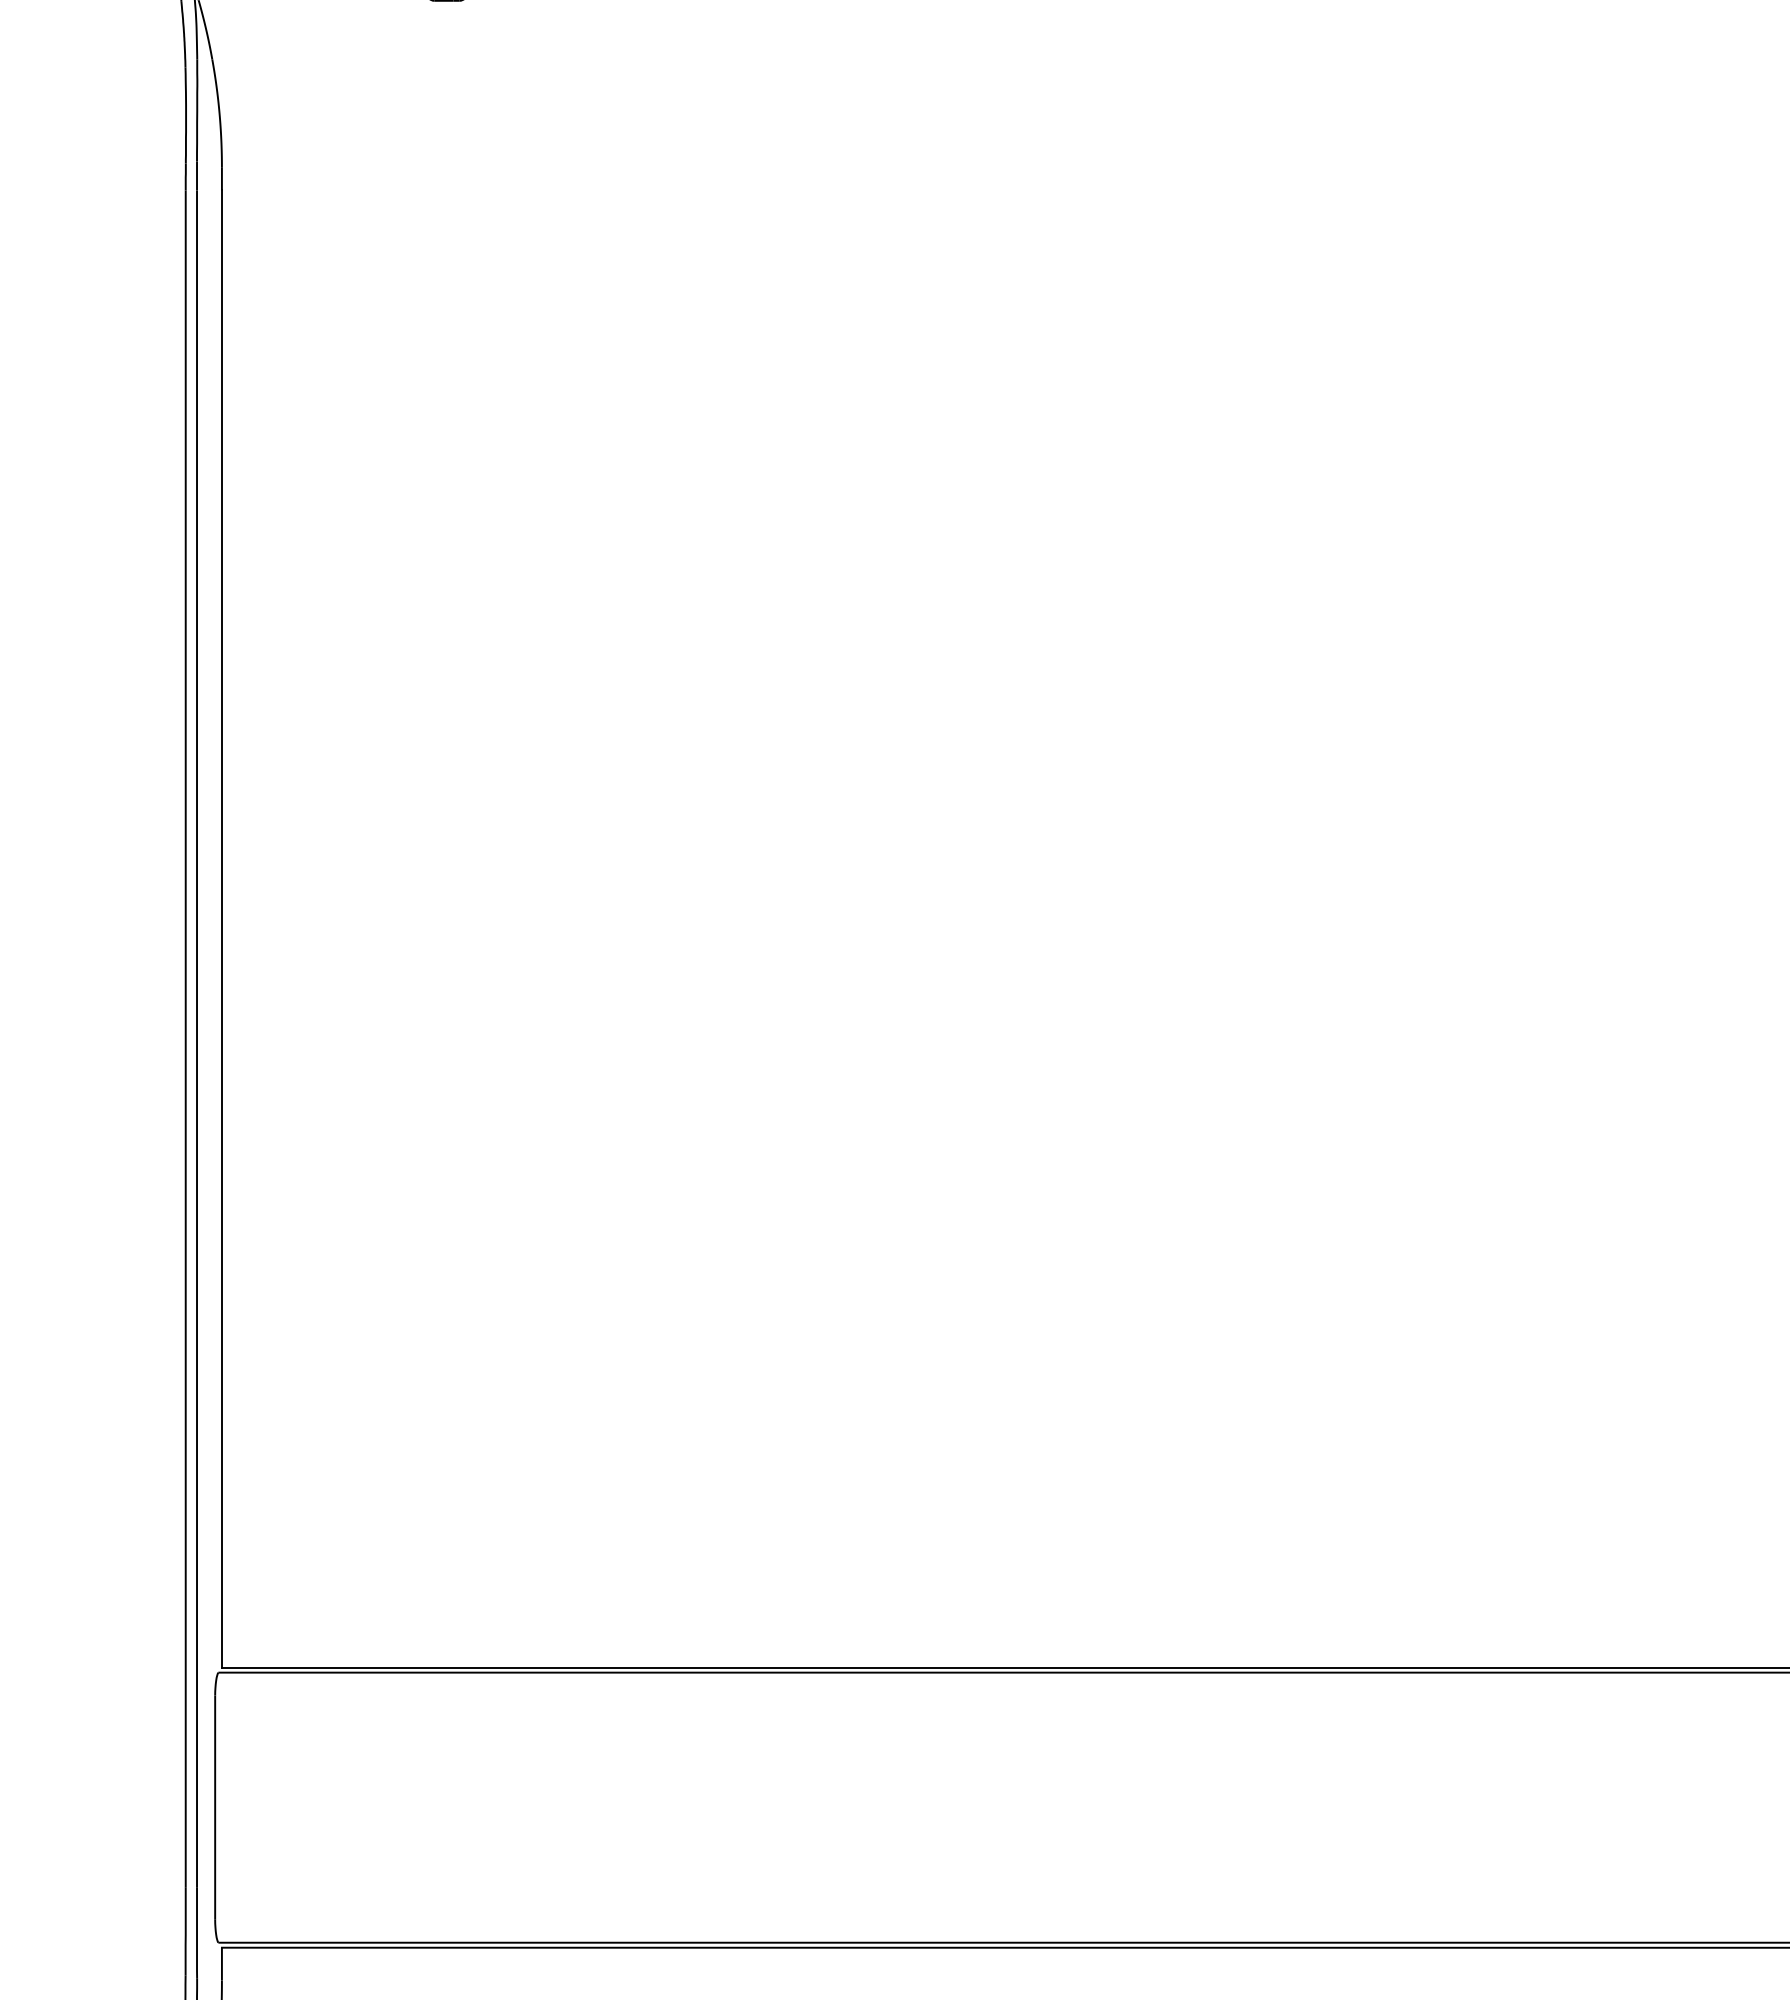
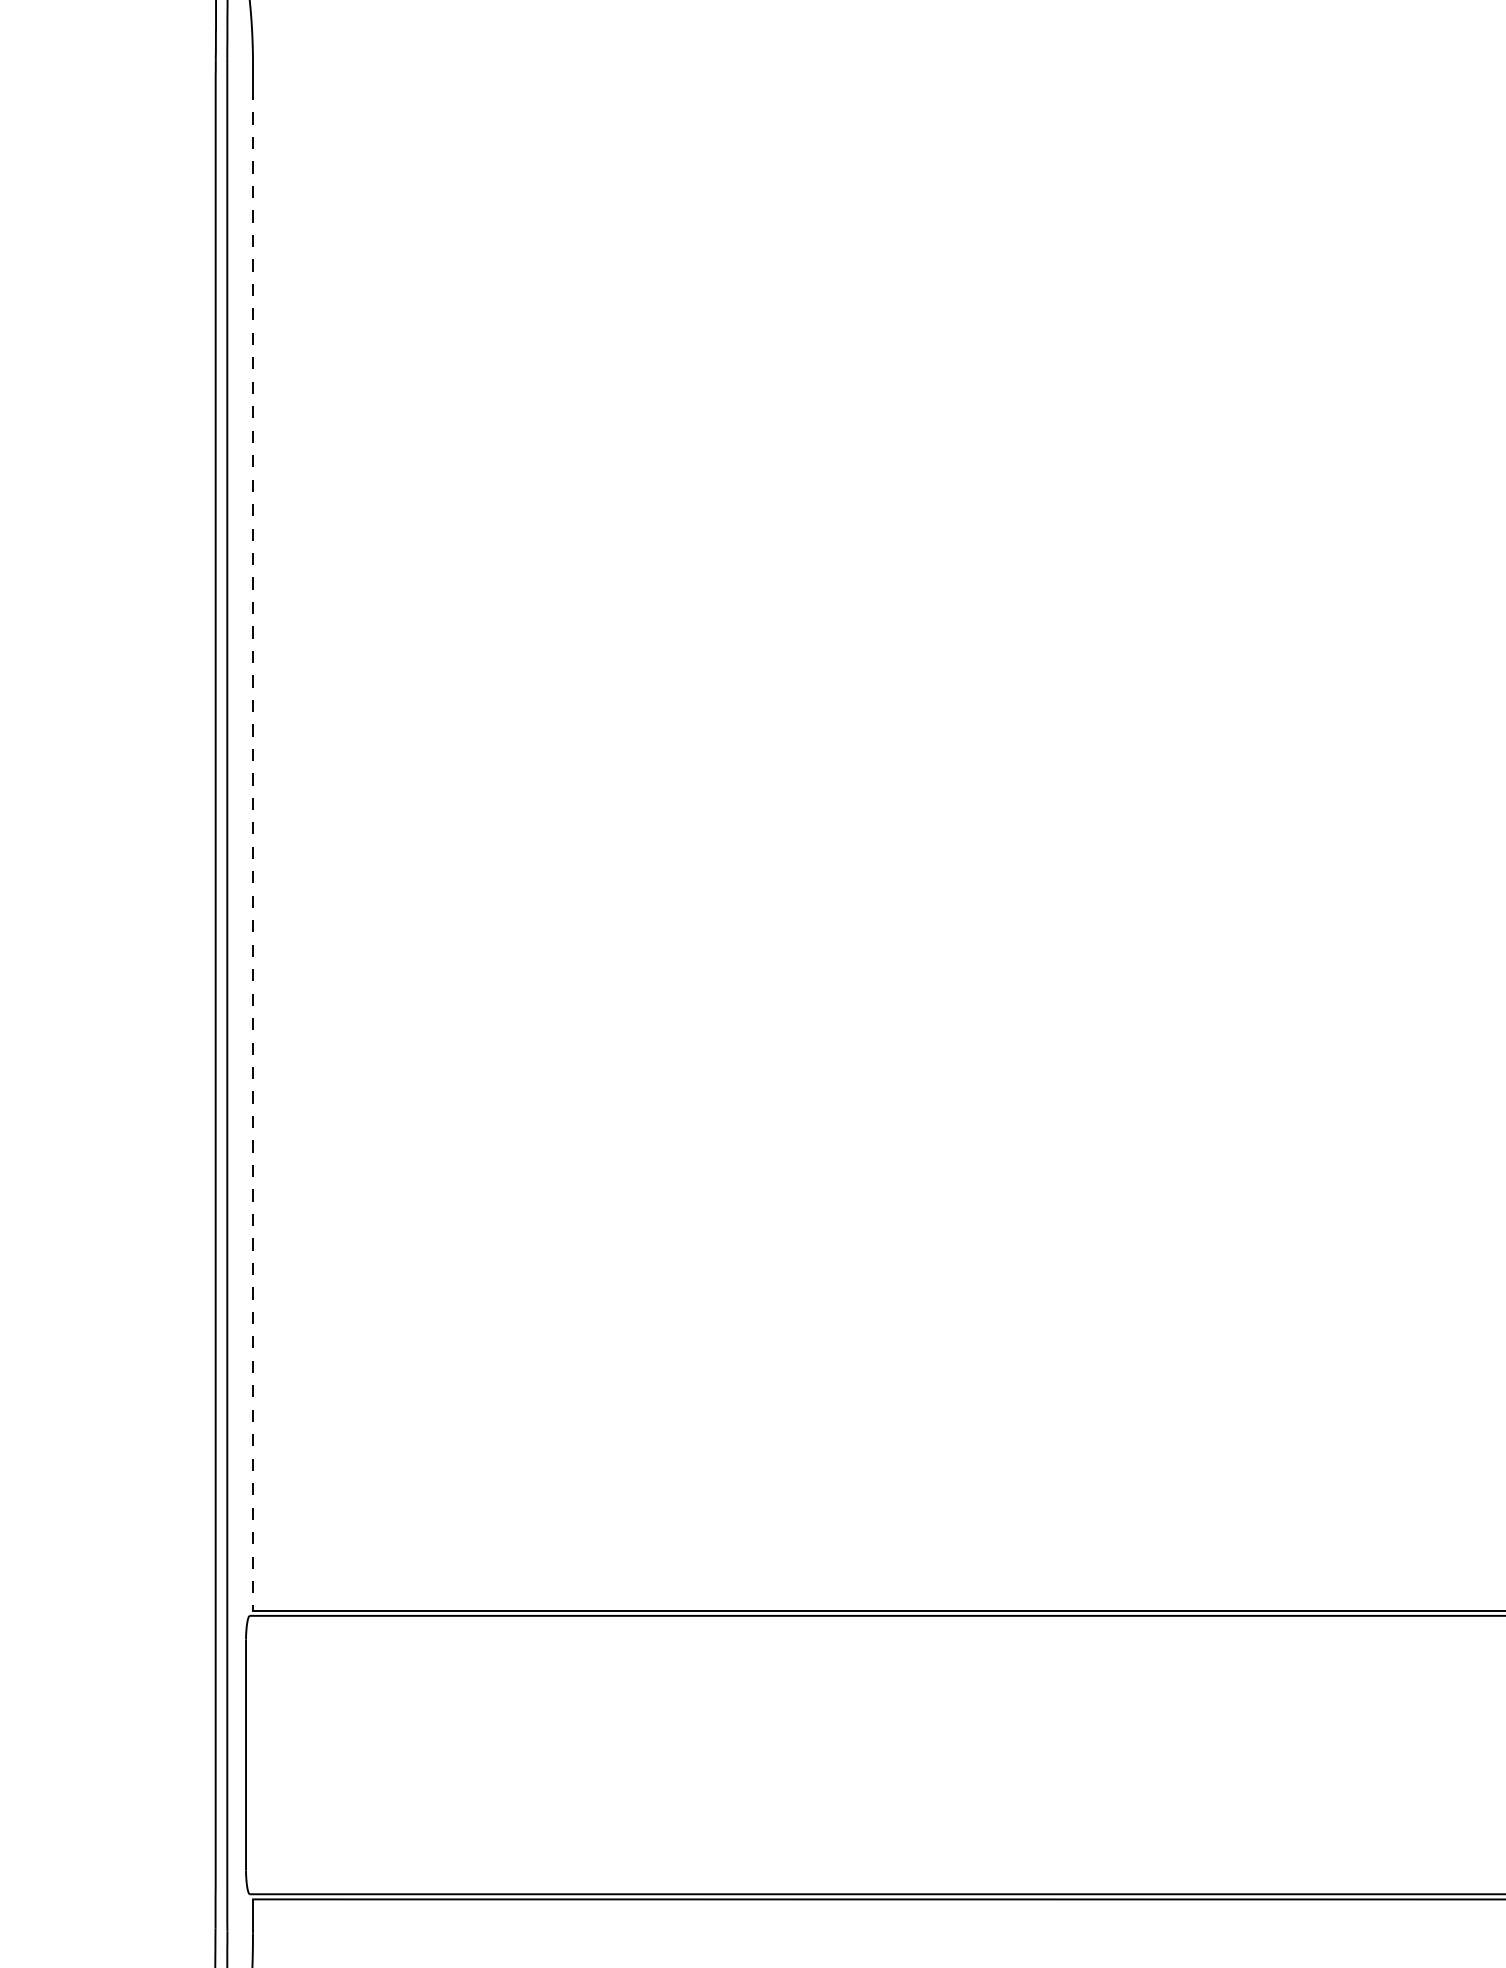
line: (221, 929) -> (252, 849), solid -> dashed

